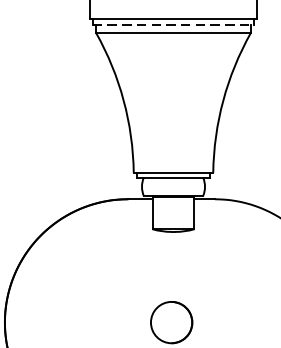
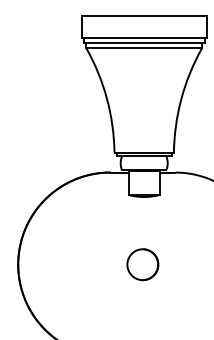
line: (173, 25) -> (144, 42), dashed -> solid

